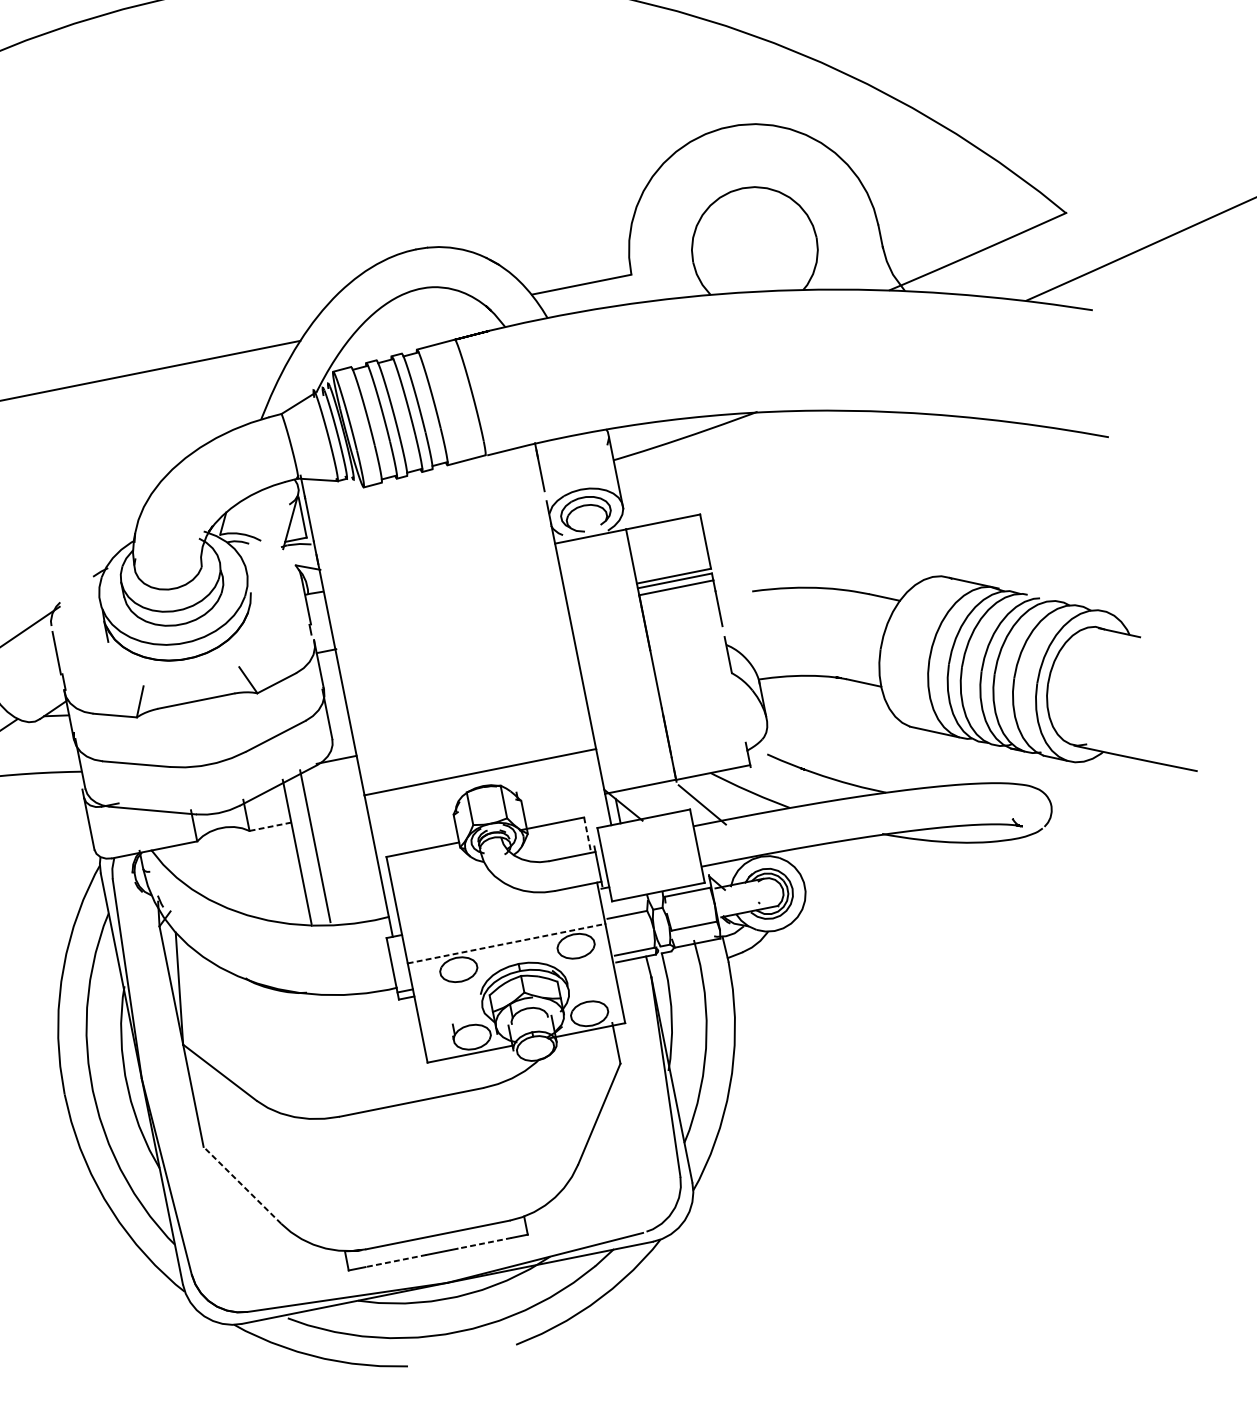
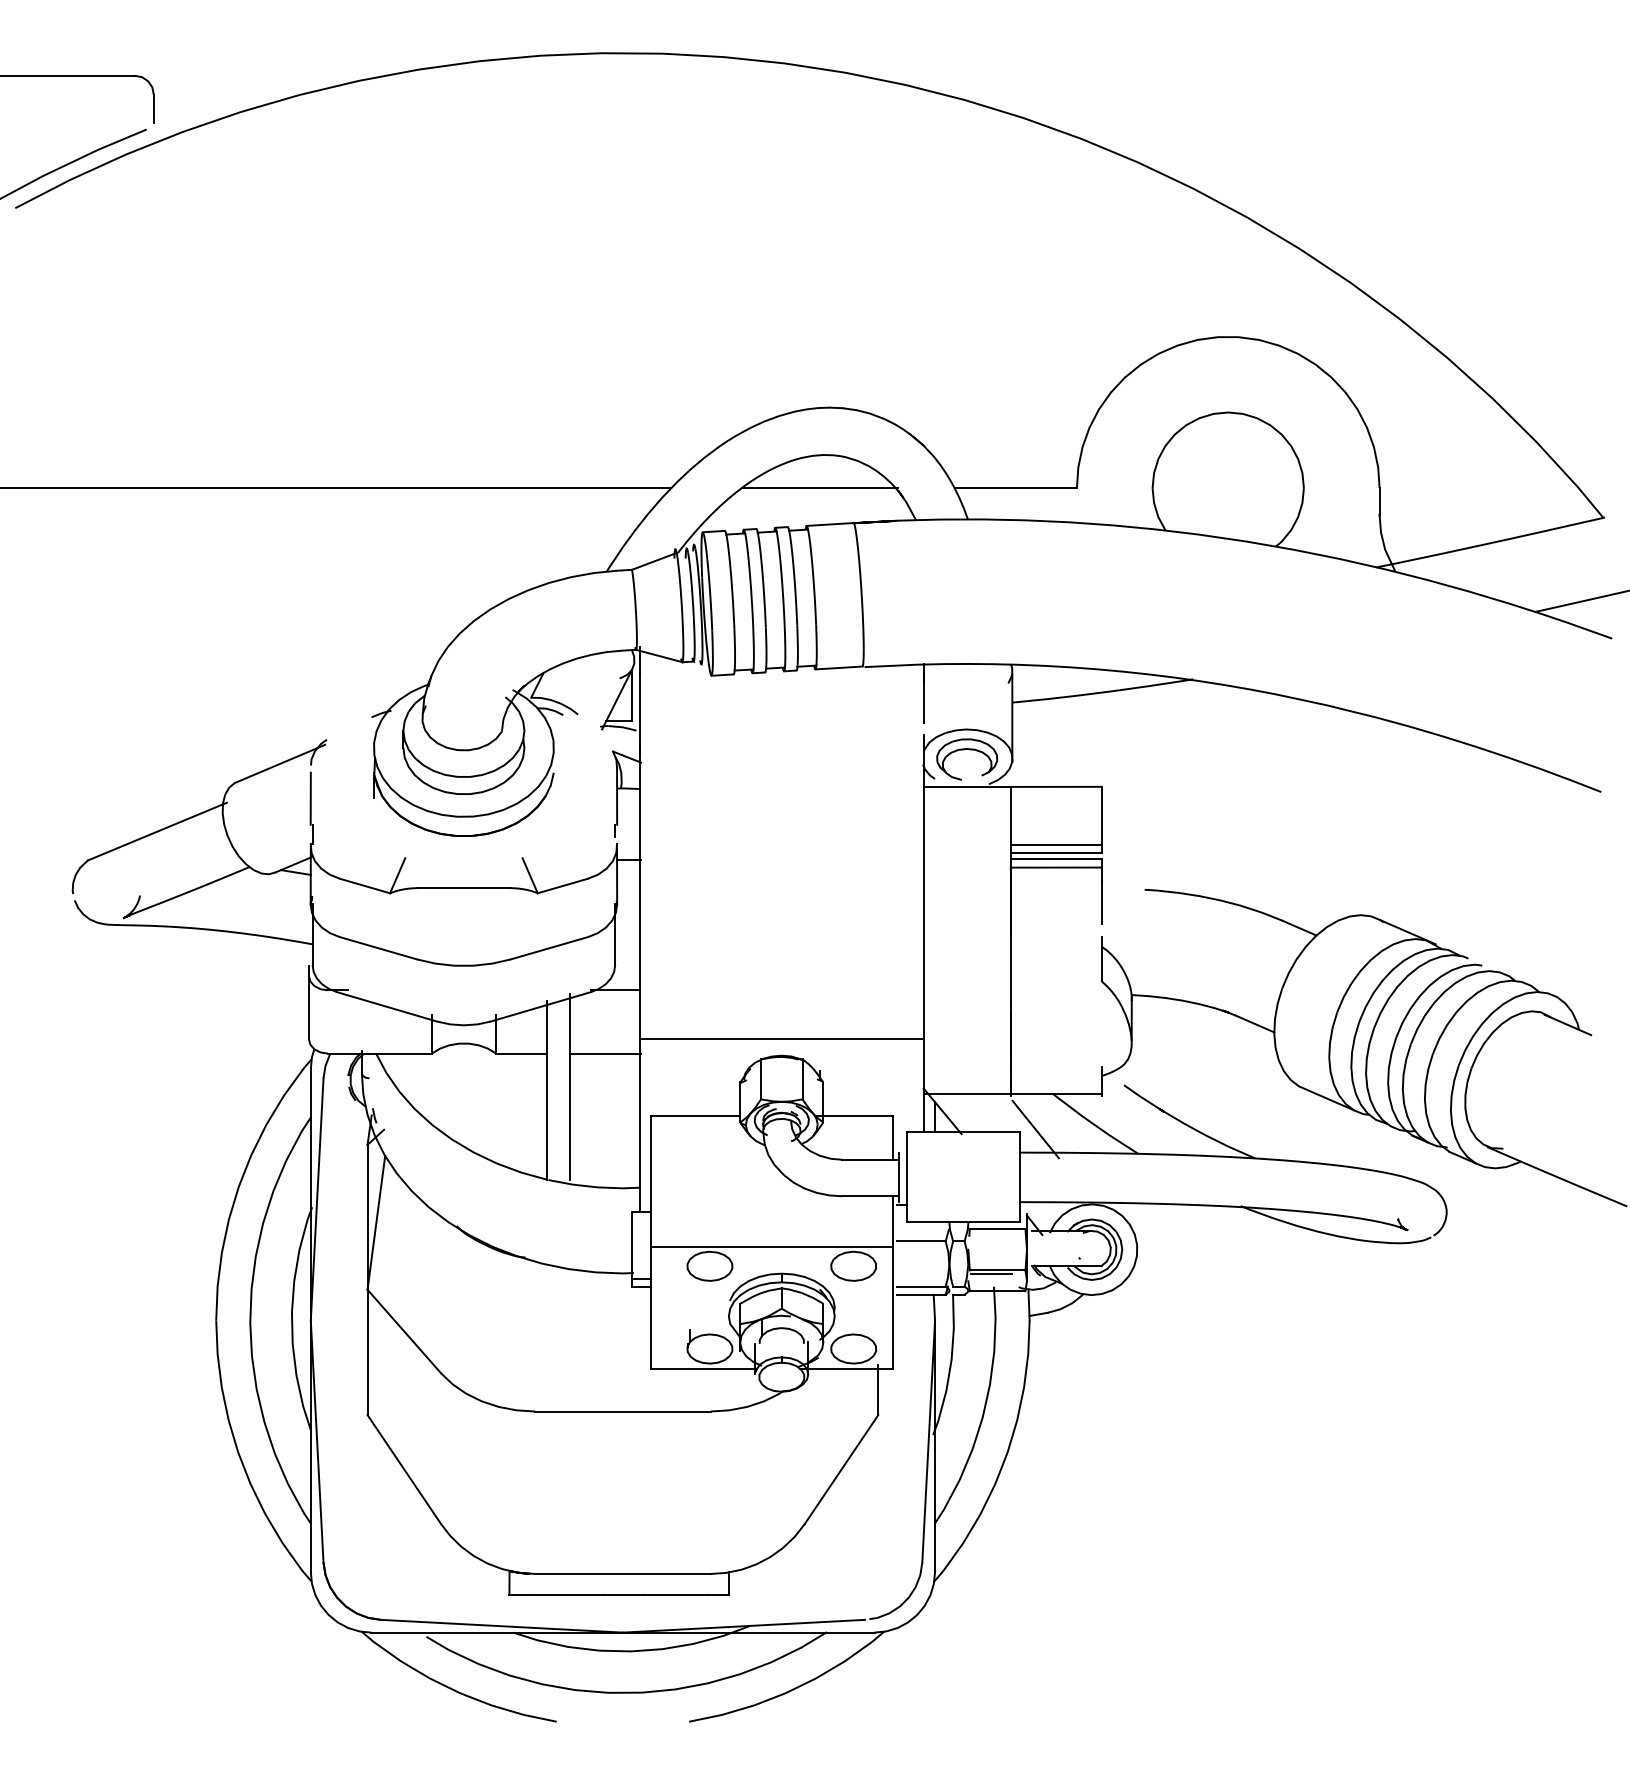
line: (421, 317) -> (819, 488), added
line: (672, 569) -> (1055, 844), added
line: (338, 813) -> (605, 1053), added
line: (270, 826) -> (521, 1053), dashed -> solid
line: (587, 835) -> (893, 1138), dashed -> solid
line: (689, 929) -> (991, 1273), added
line: (506, 943) -> (772, 1246), dashed -> solid
line: (242, 1185) -> (404, 1469), dashed -> solid
line: (484, 1243) -> (675, 1594), dashed -> solid
line: (395, 1260) -> (566, 1594), dashed -> solid

